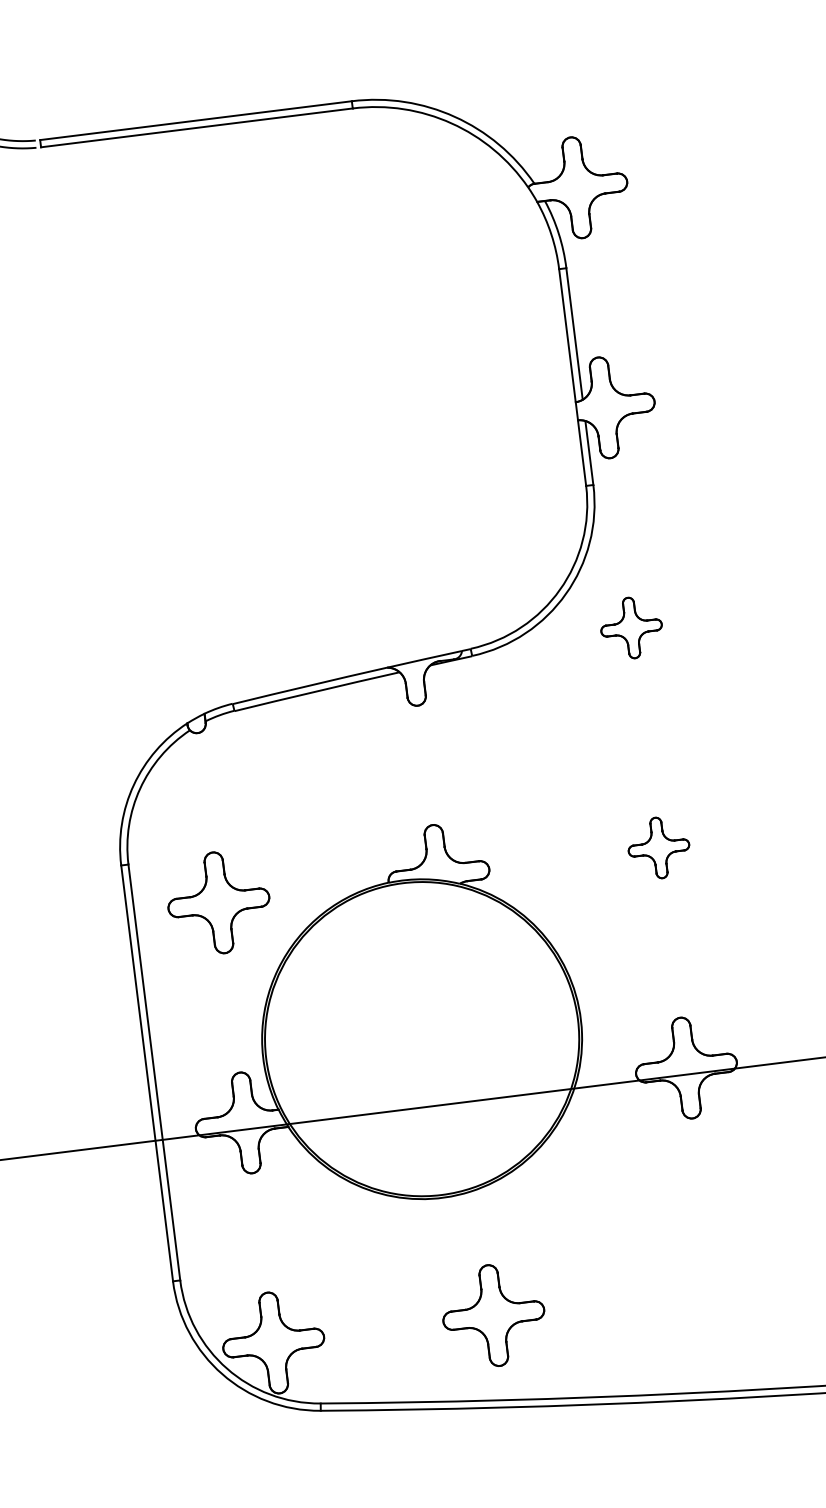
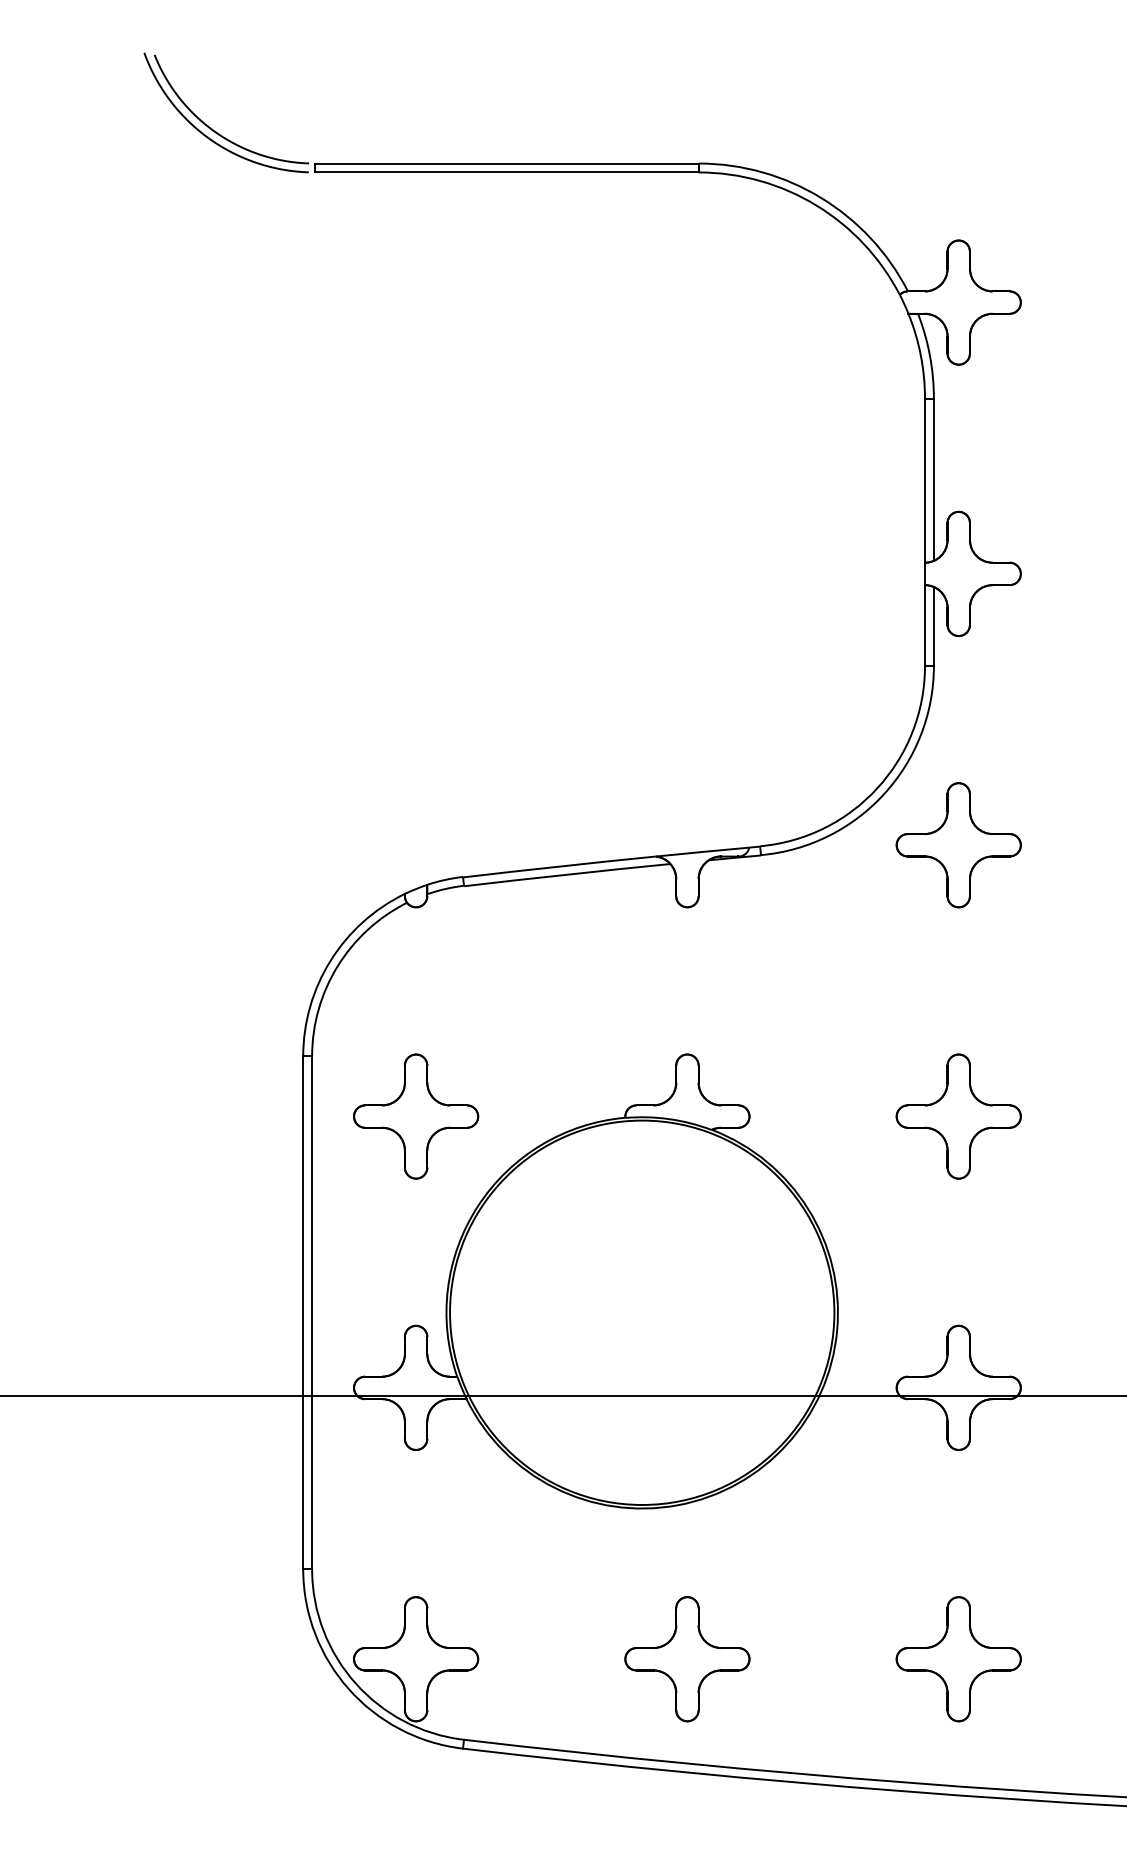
part: (631, 628) -> (958, 845), size x1.67
part: (658, 847) -> (958, 1116), size x1.67
part: (713, 1288) -> (958, 1659), added

